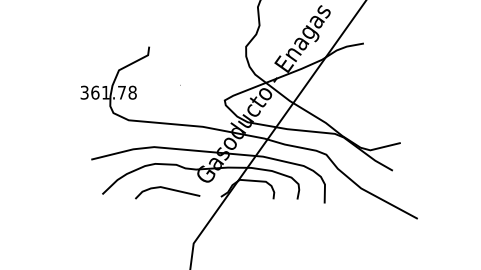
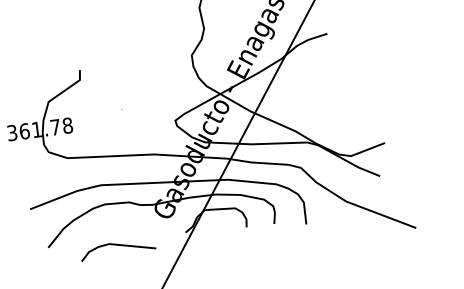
line: (167, 189) -> (117, 245), moved

